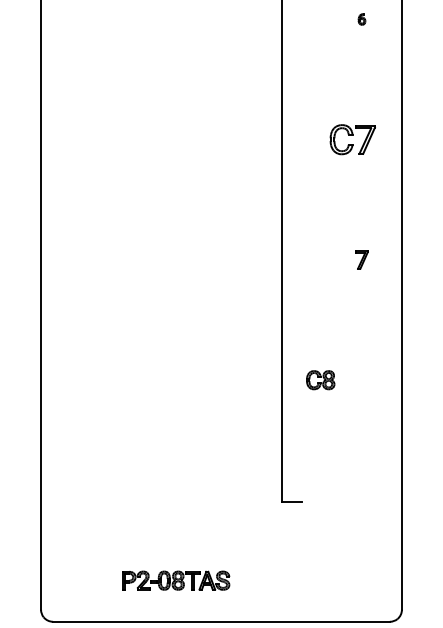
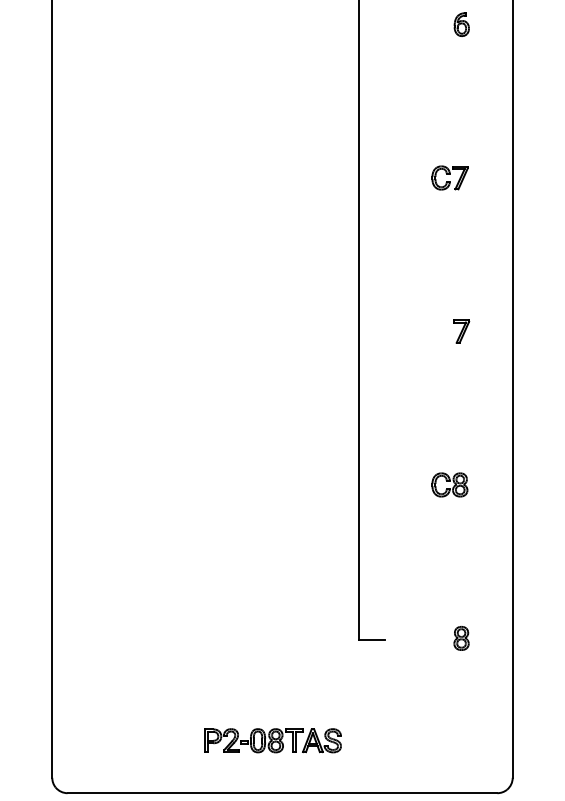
part: (361, 19) -> (461, 24), size x1.67
part: (352, 139) -> (449, 177), size x0.62
part: (320, 380) -> (449, 485), moved
part: (361, 500) -> (461, 638), added
part: (176, 580) -> (273, 740), moved

